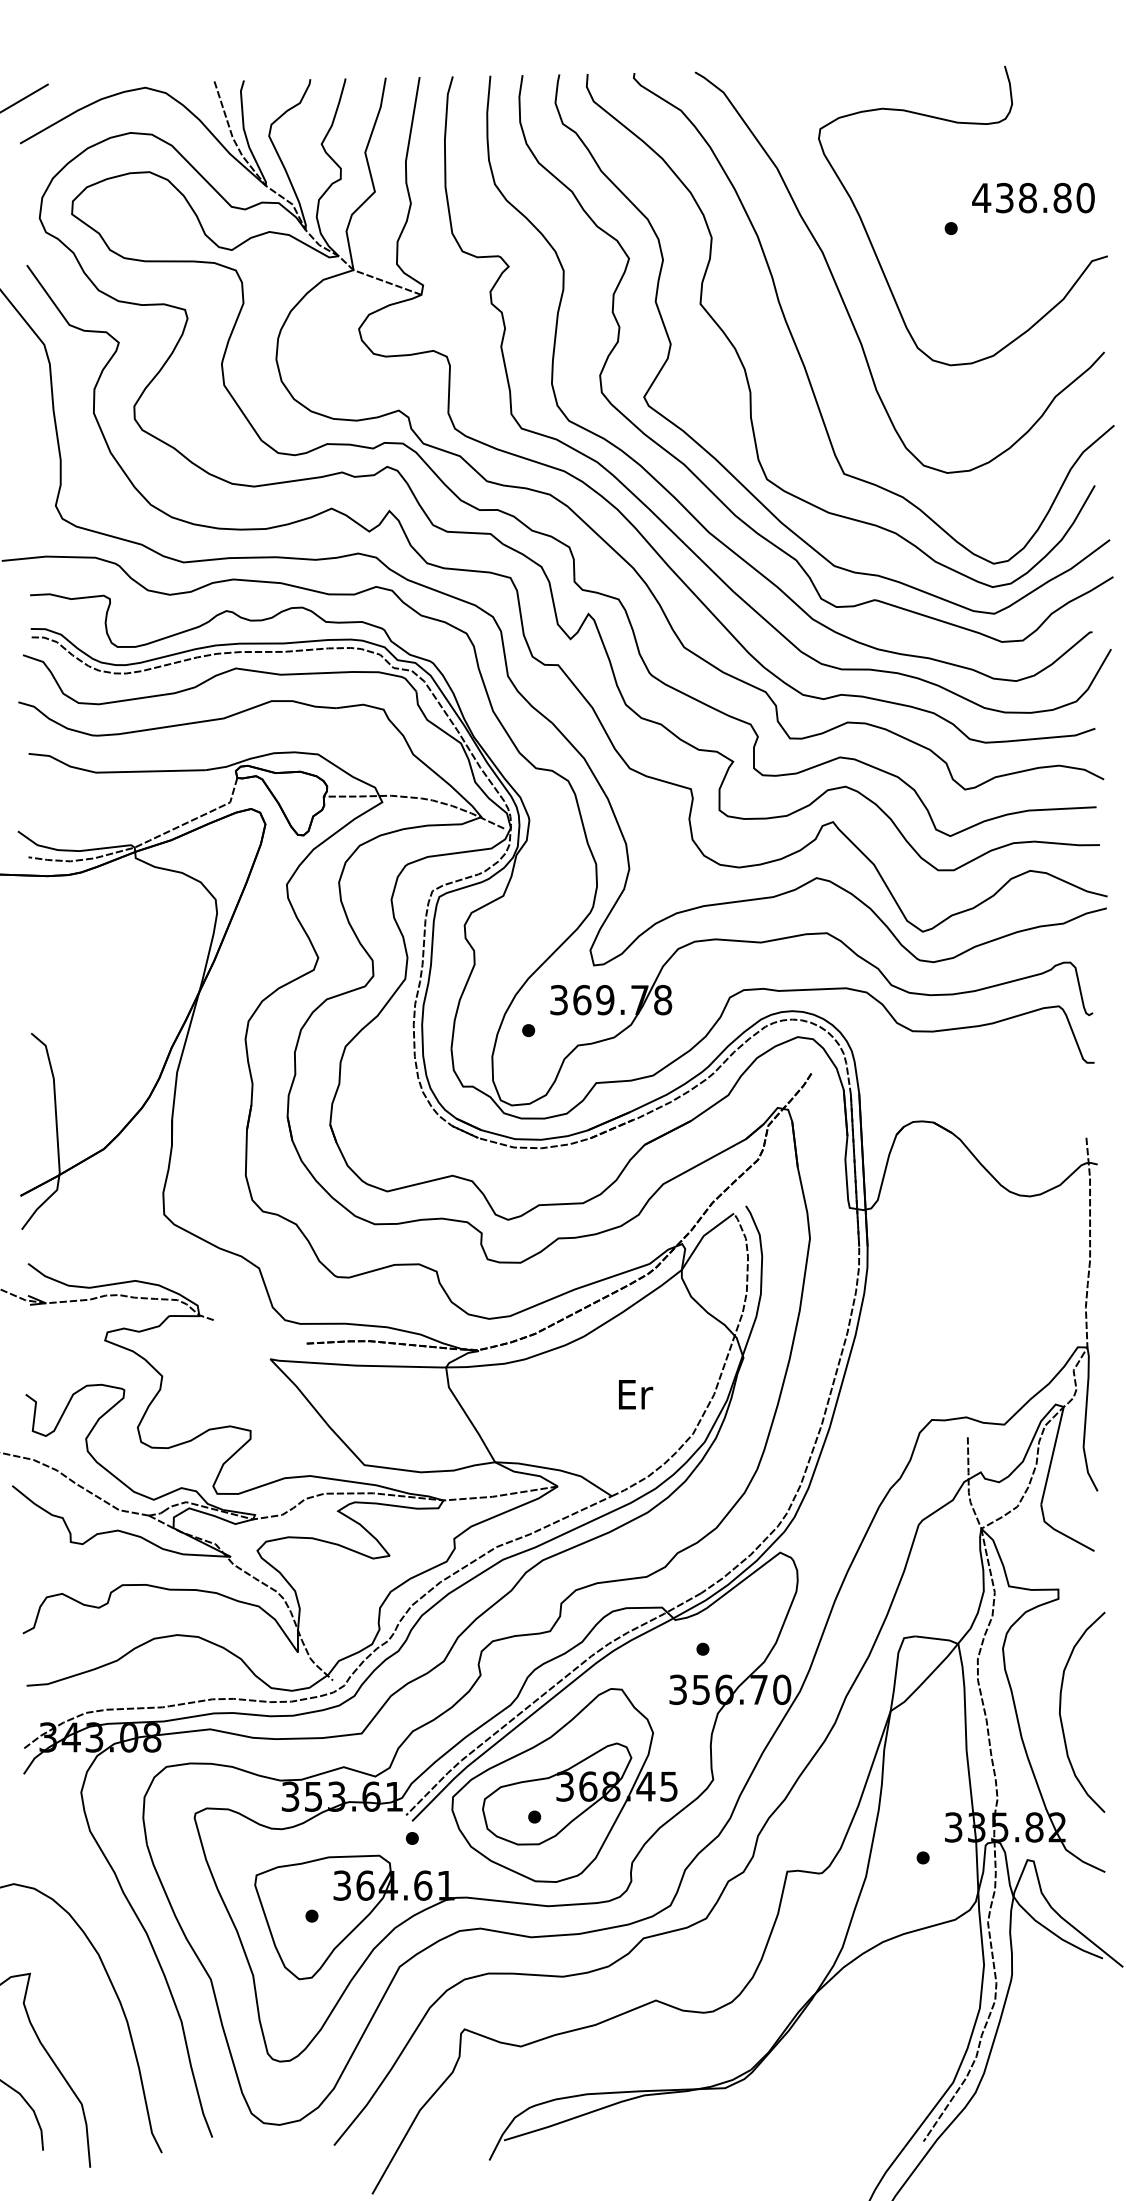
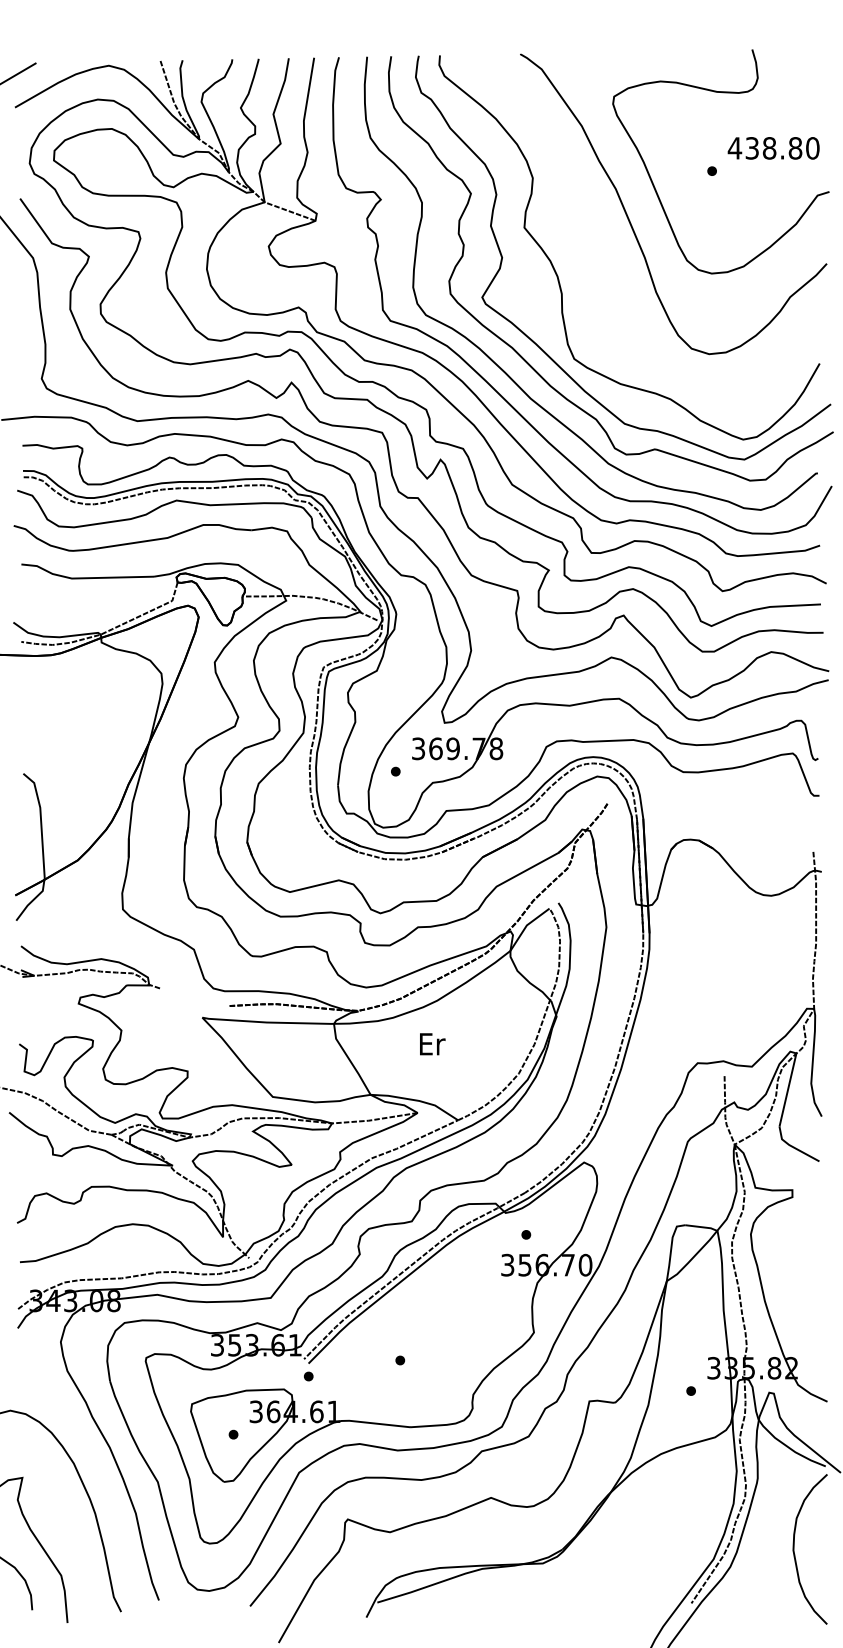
curve: (797, 346) -> (597, 259), removed
text: (636, 1394) -> (433, 1044), moved
curve: (1061, 1716) -> (794, 1552), moved
part: (564, 1785) -> (422, 1336), removed

